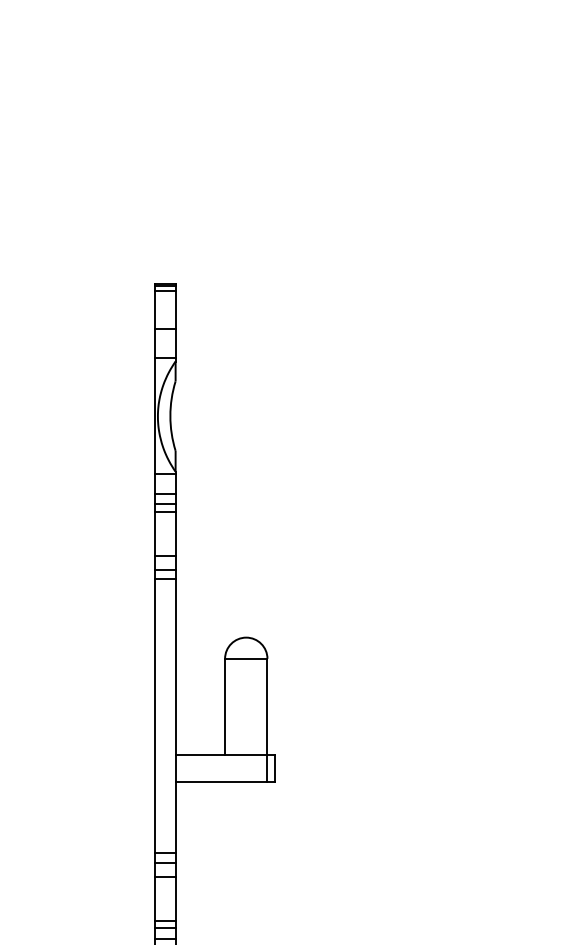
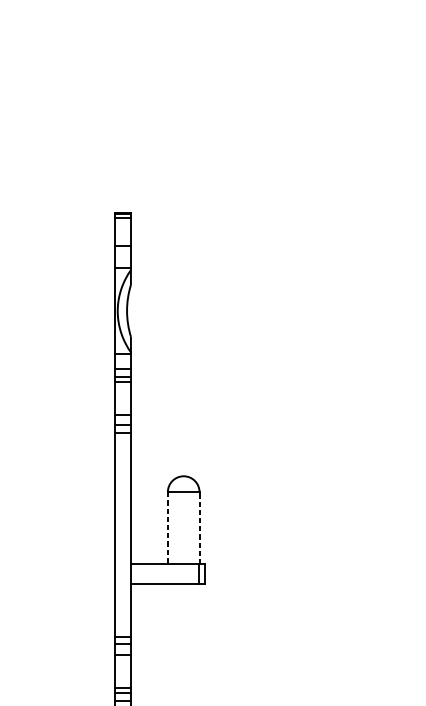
line: (267, 706) -> (199, 527), solid -> dashed
line: (225, 707) -> (168, 528), solid -> dashed

